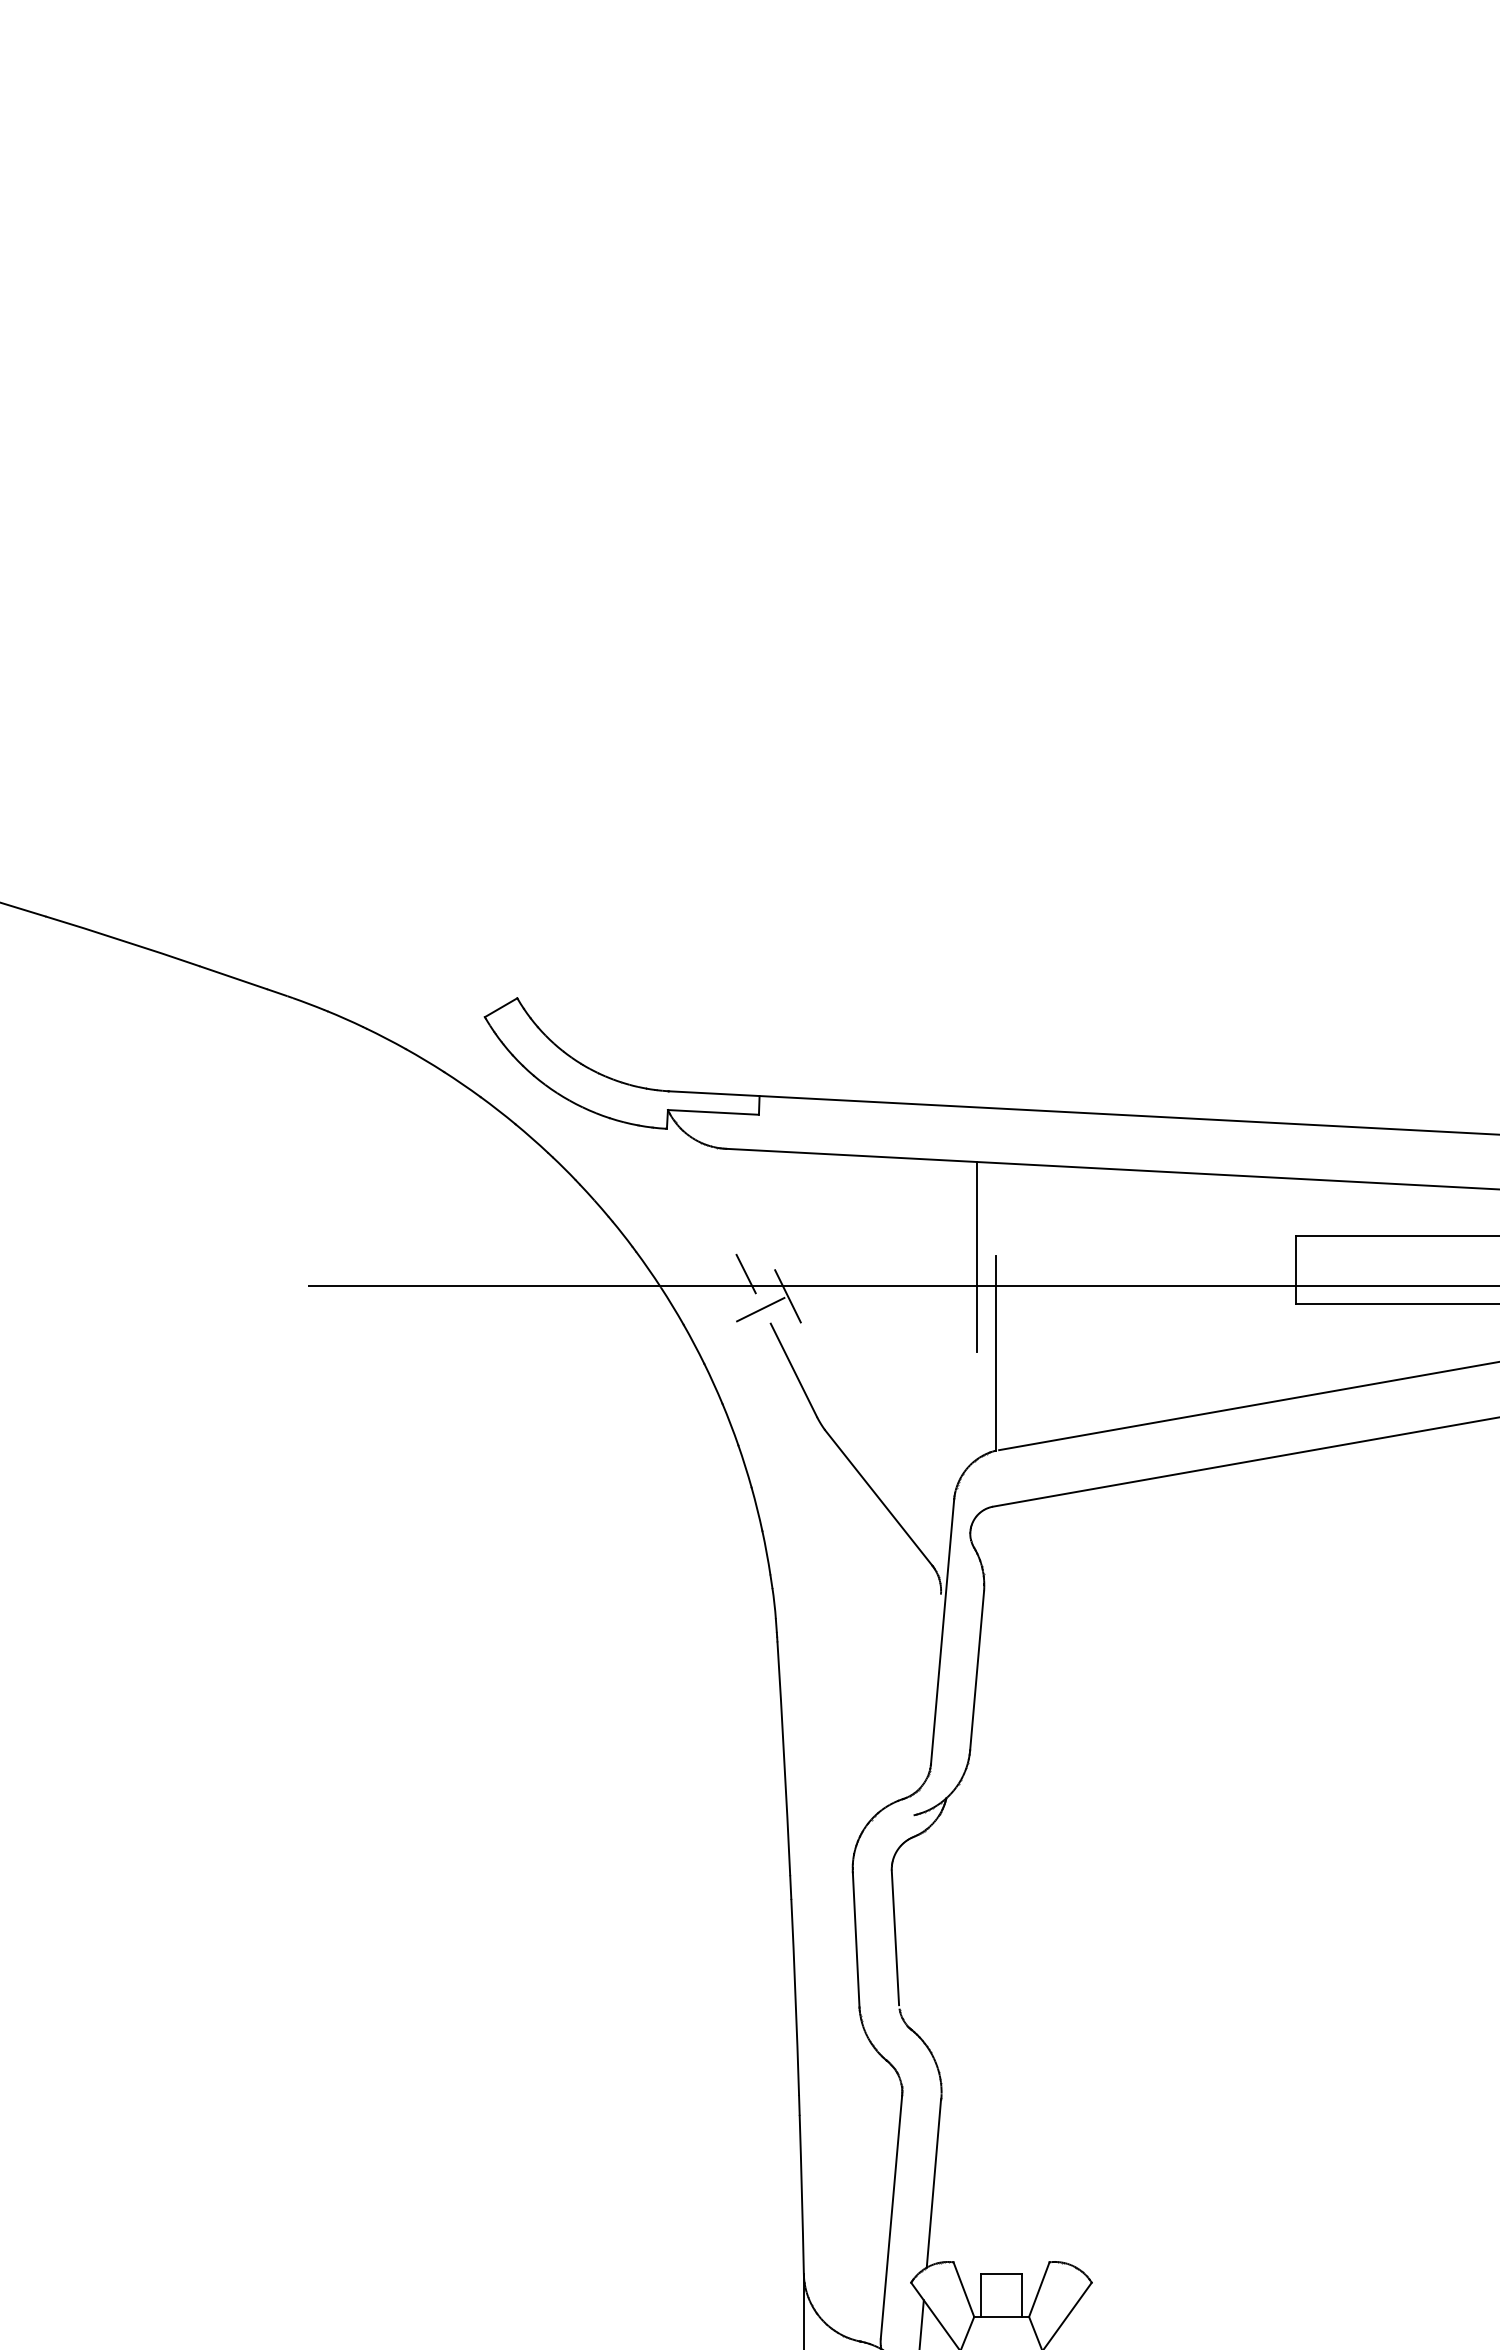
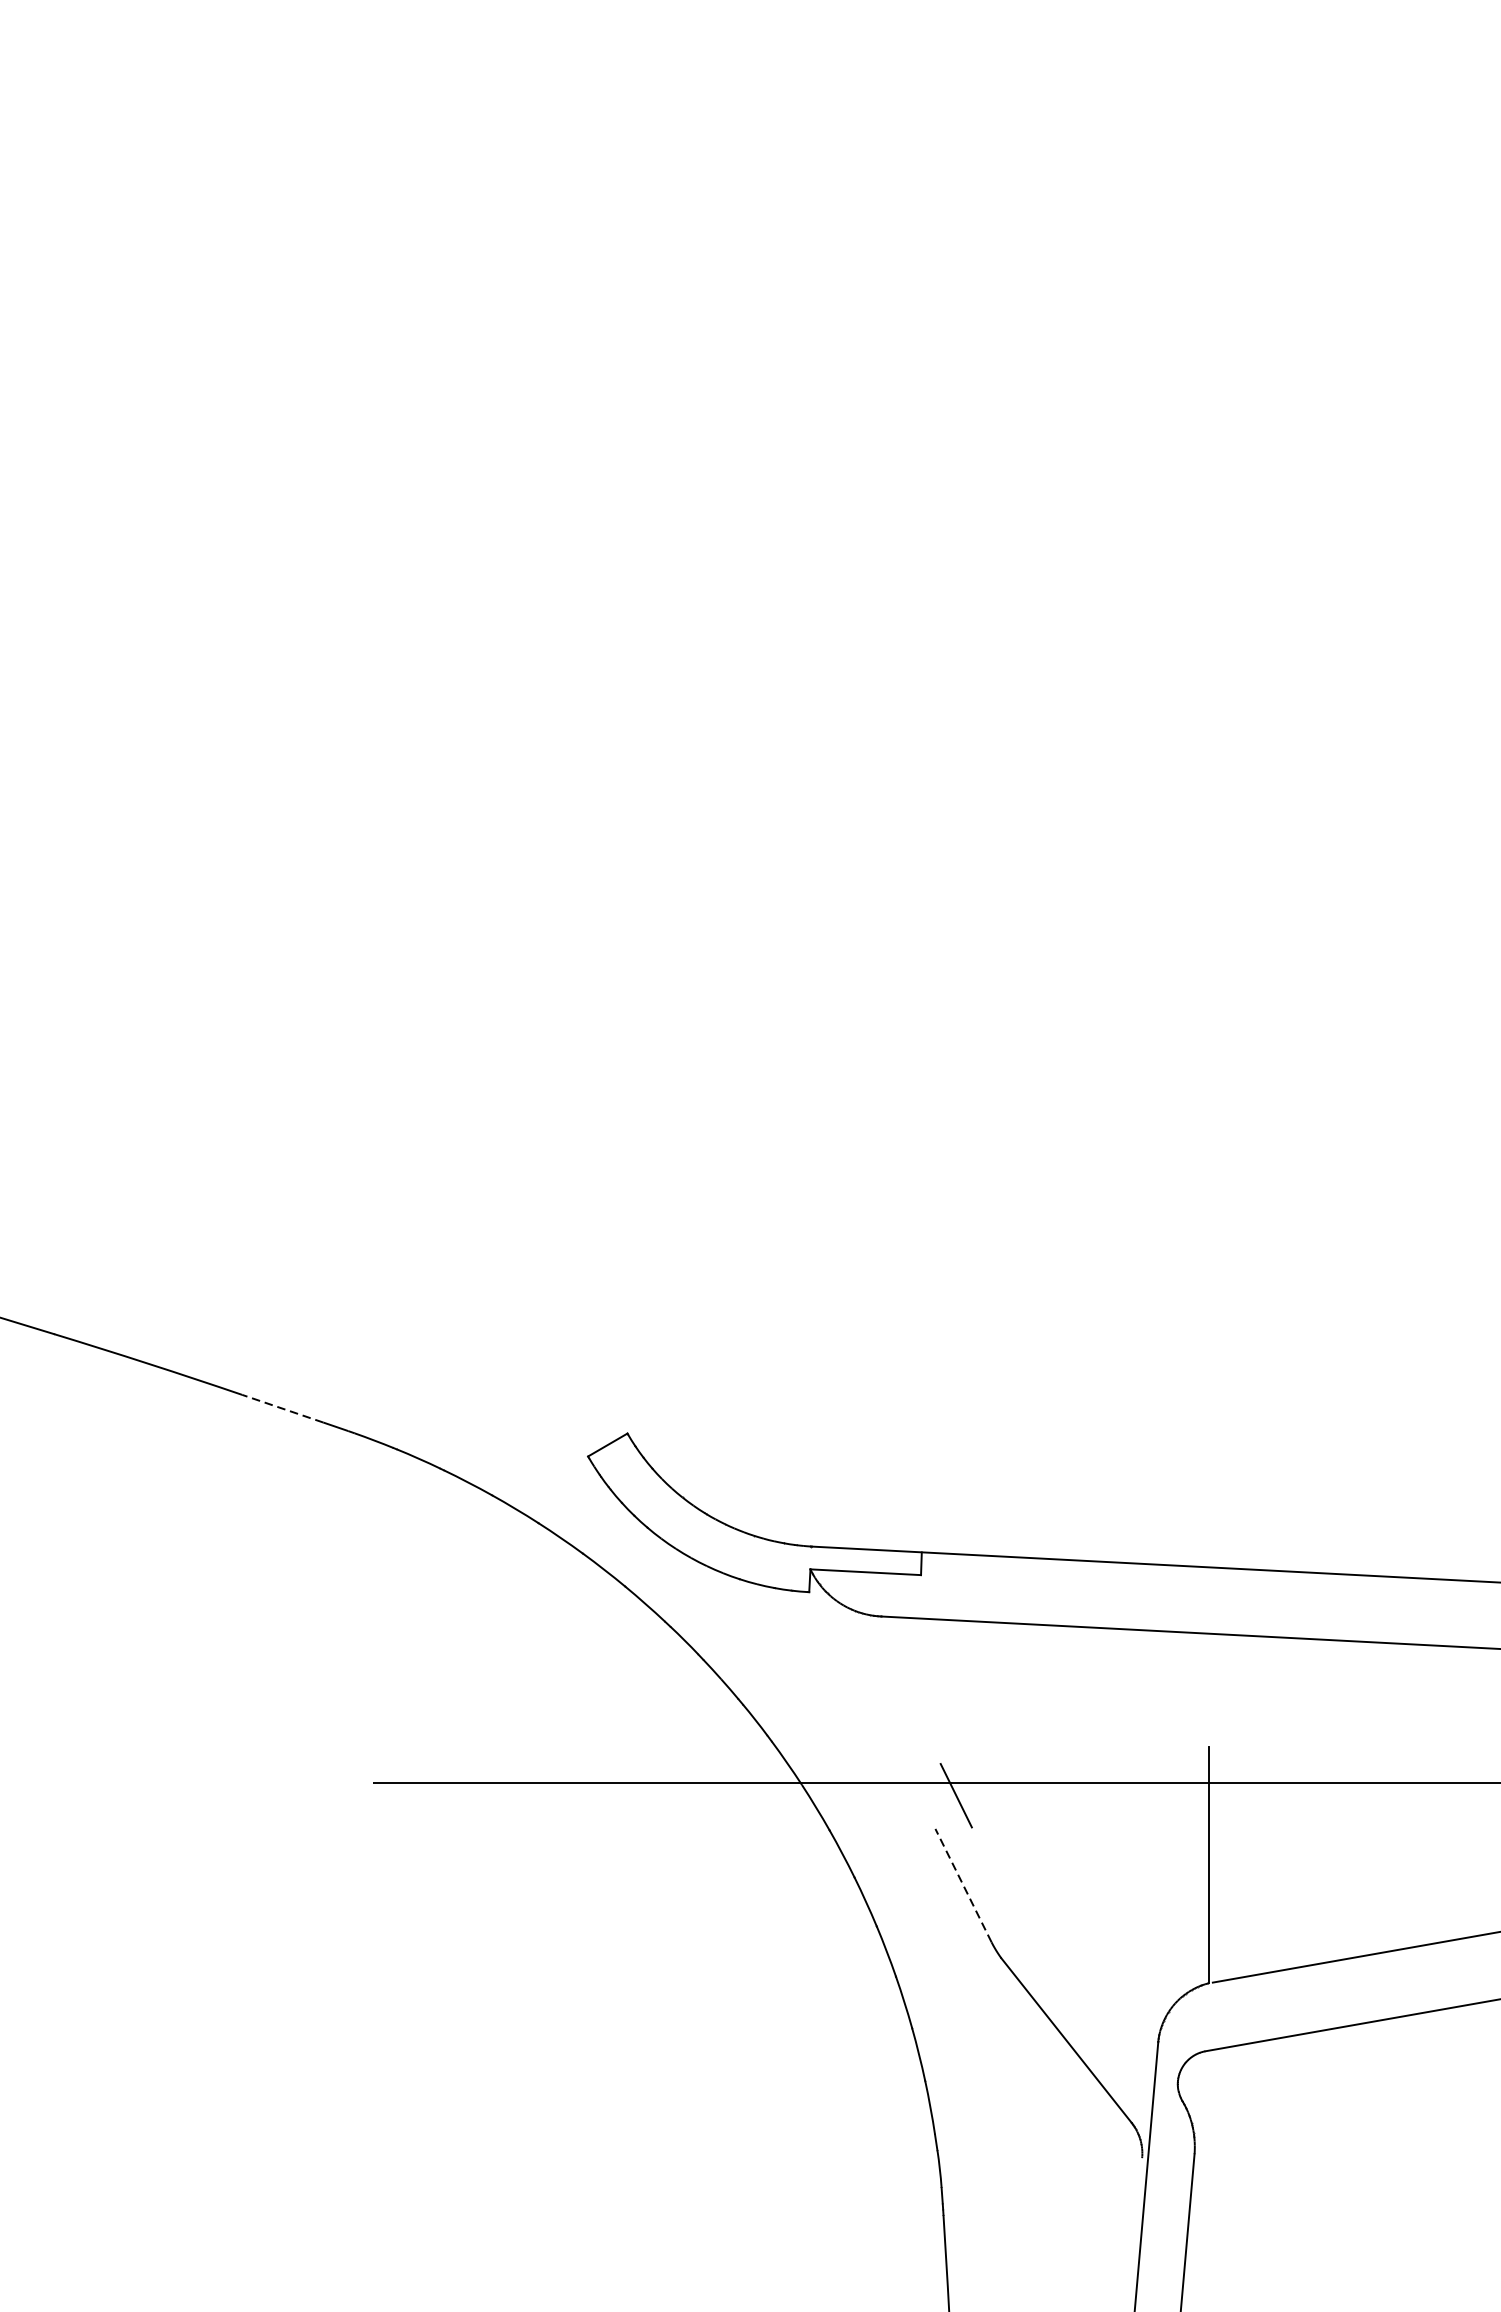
line: (233, 977) -> (282, 1408), solid -> dashed
line: (976, 1257) -> (1185, 1748), removed
line: (745, 1273) -> (904, 1767), removed
line: (763, 1307) -> (926, 1809), removed
line: (793, 1369) -> (963, 1884), solid -> dashed

